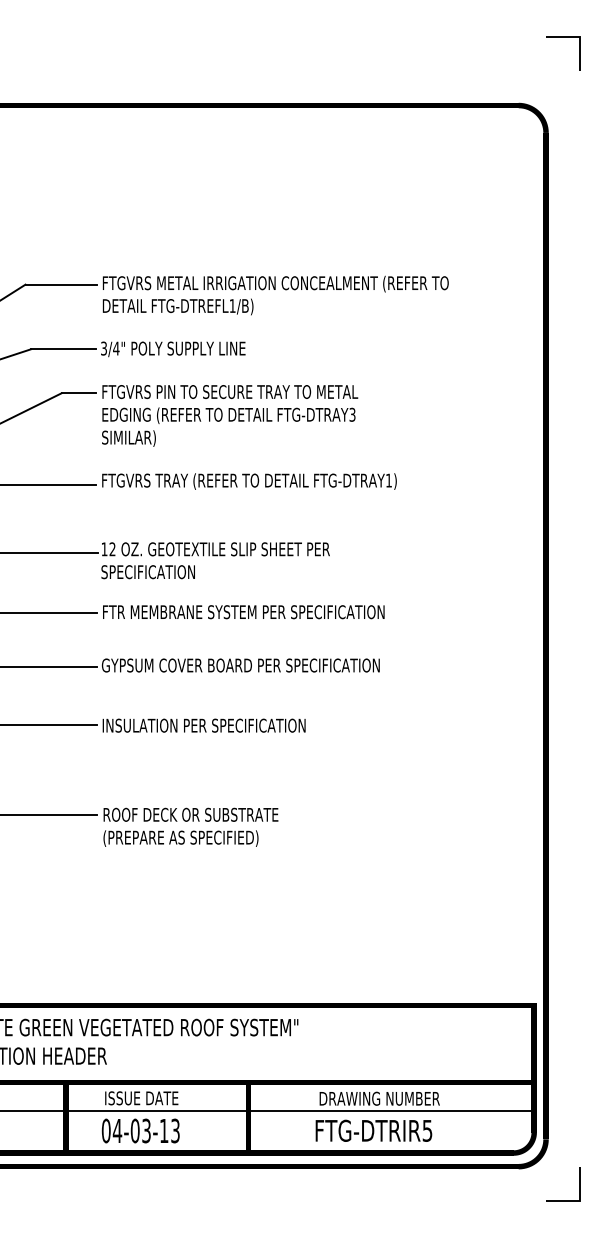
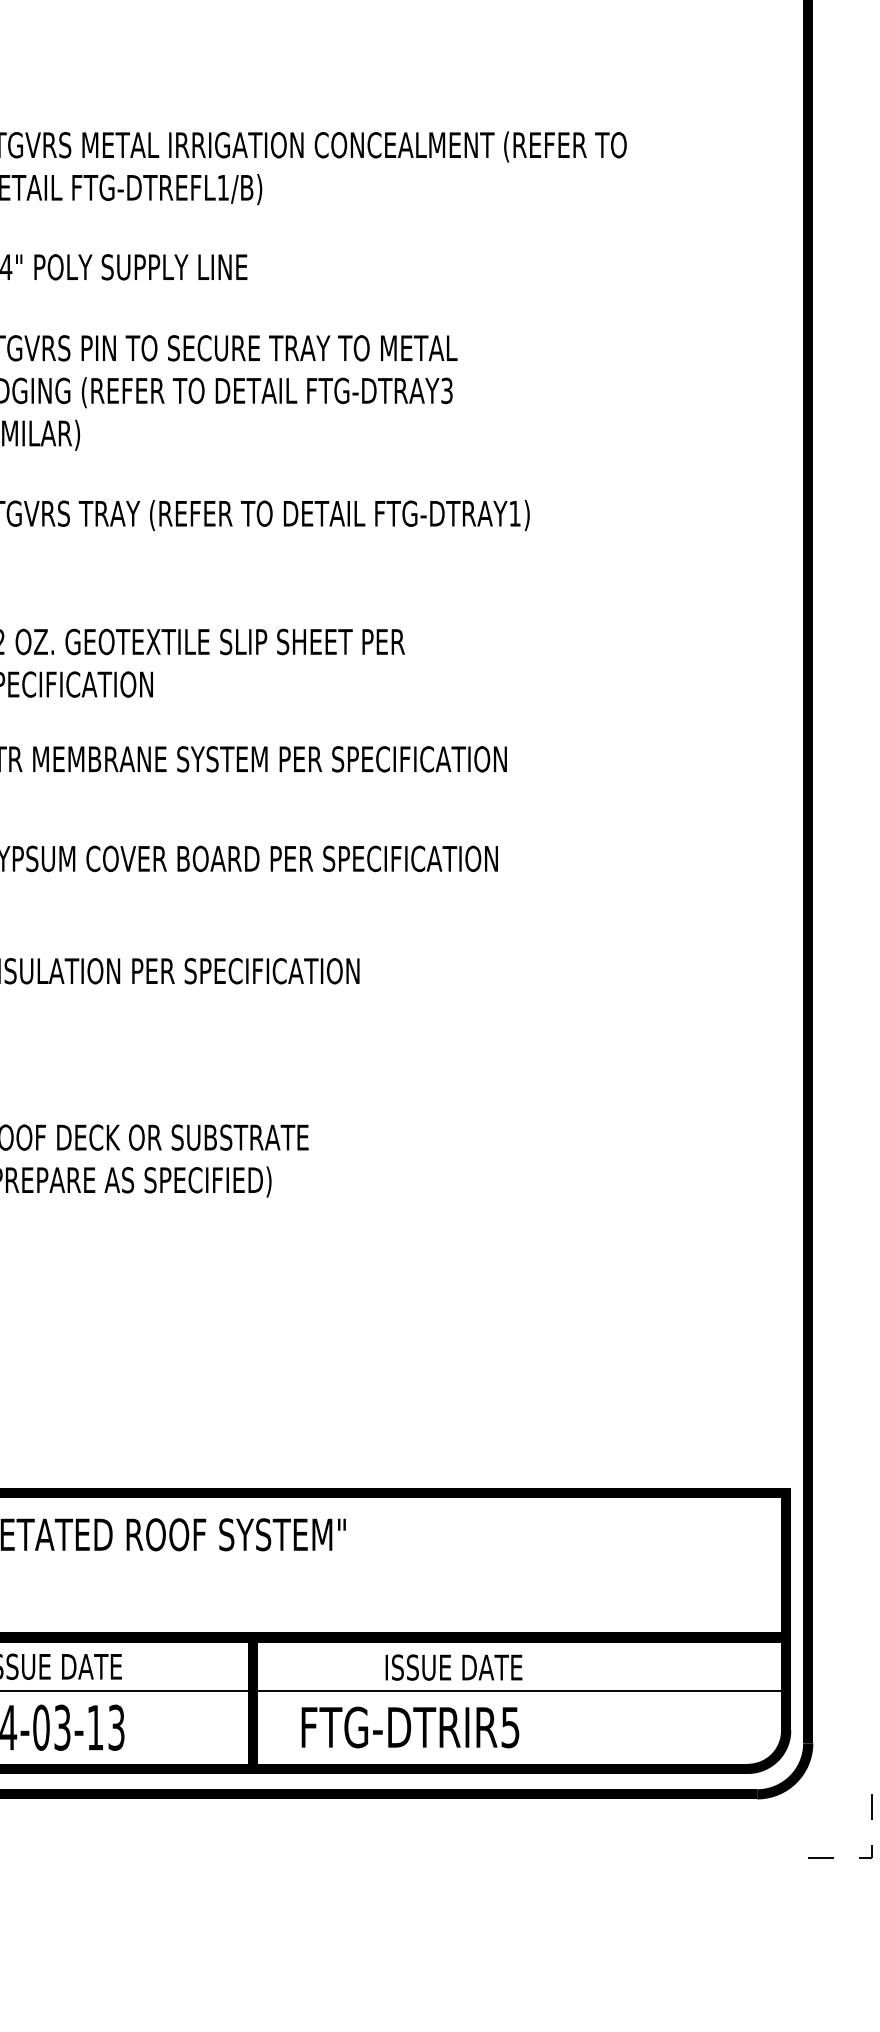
text: (380, 1098) -> (499, 1667), DRAWING NUMBER -> ISSUE DATE
text: (373, 1130) -> (409, 1726), moved
line: (580, 1200) -> (872, 1857), solid -> dashed

